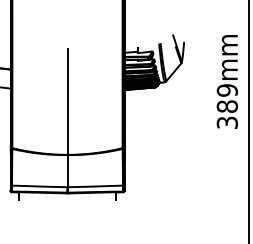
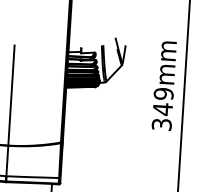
text: (226, 106) -> (162, 109), 389mm -> 349mm

